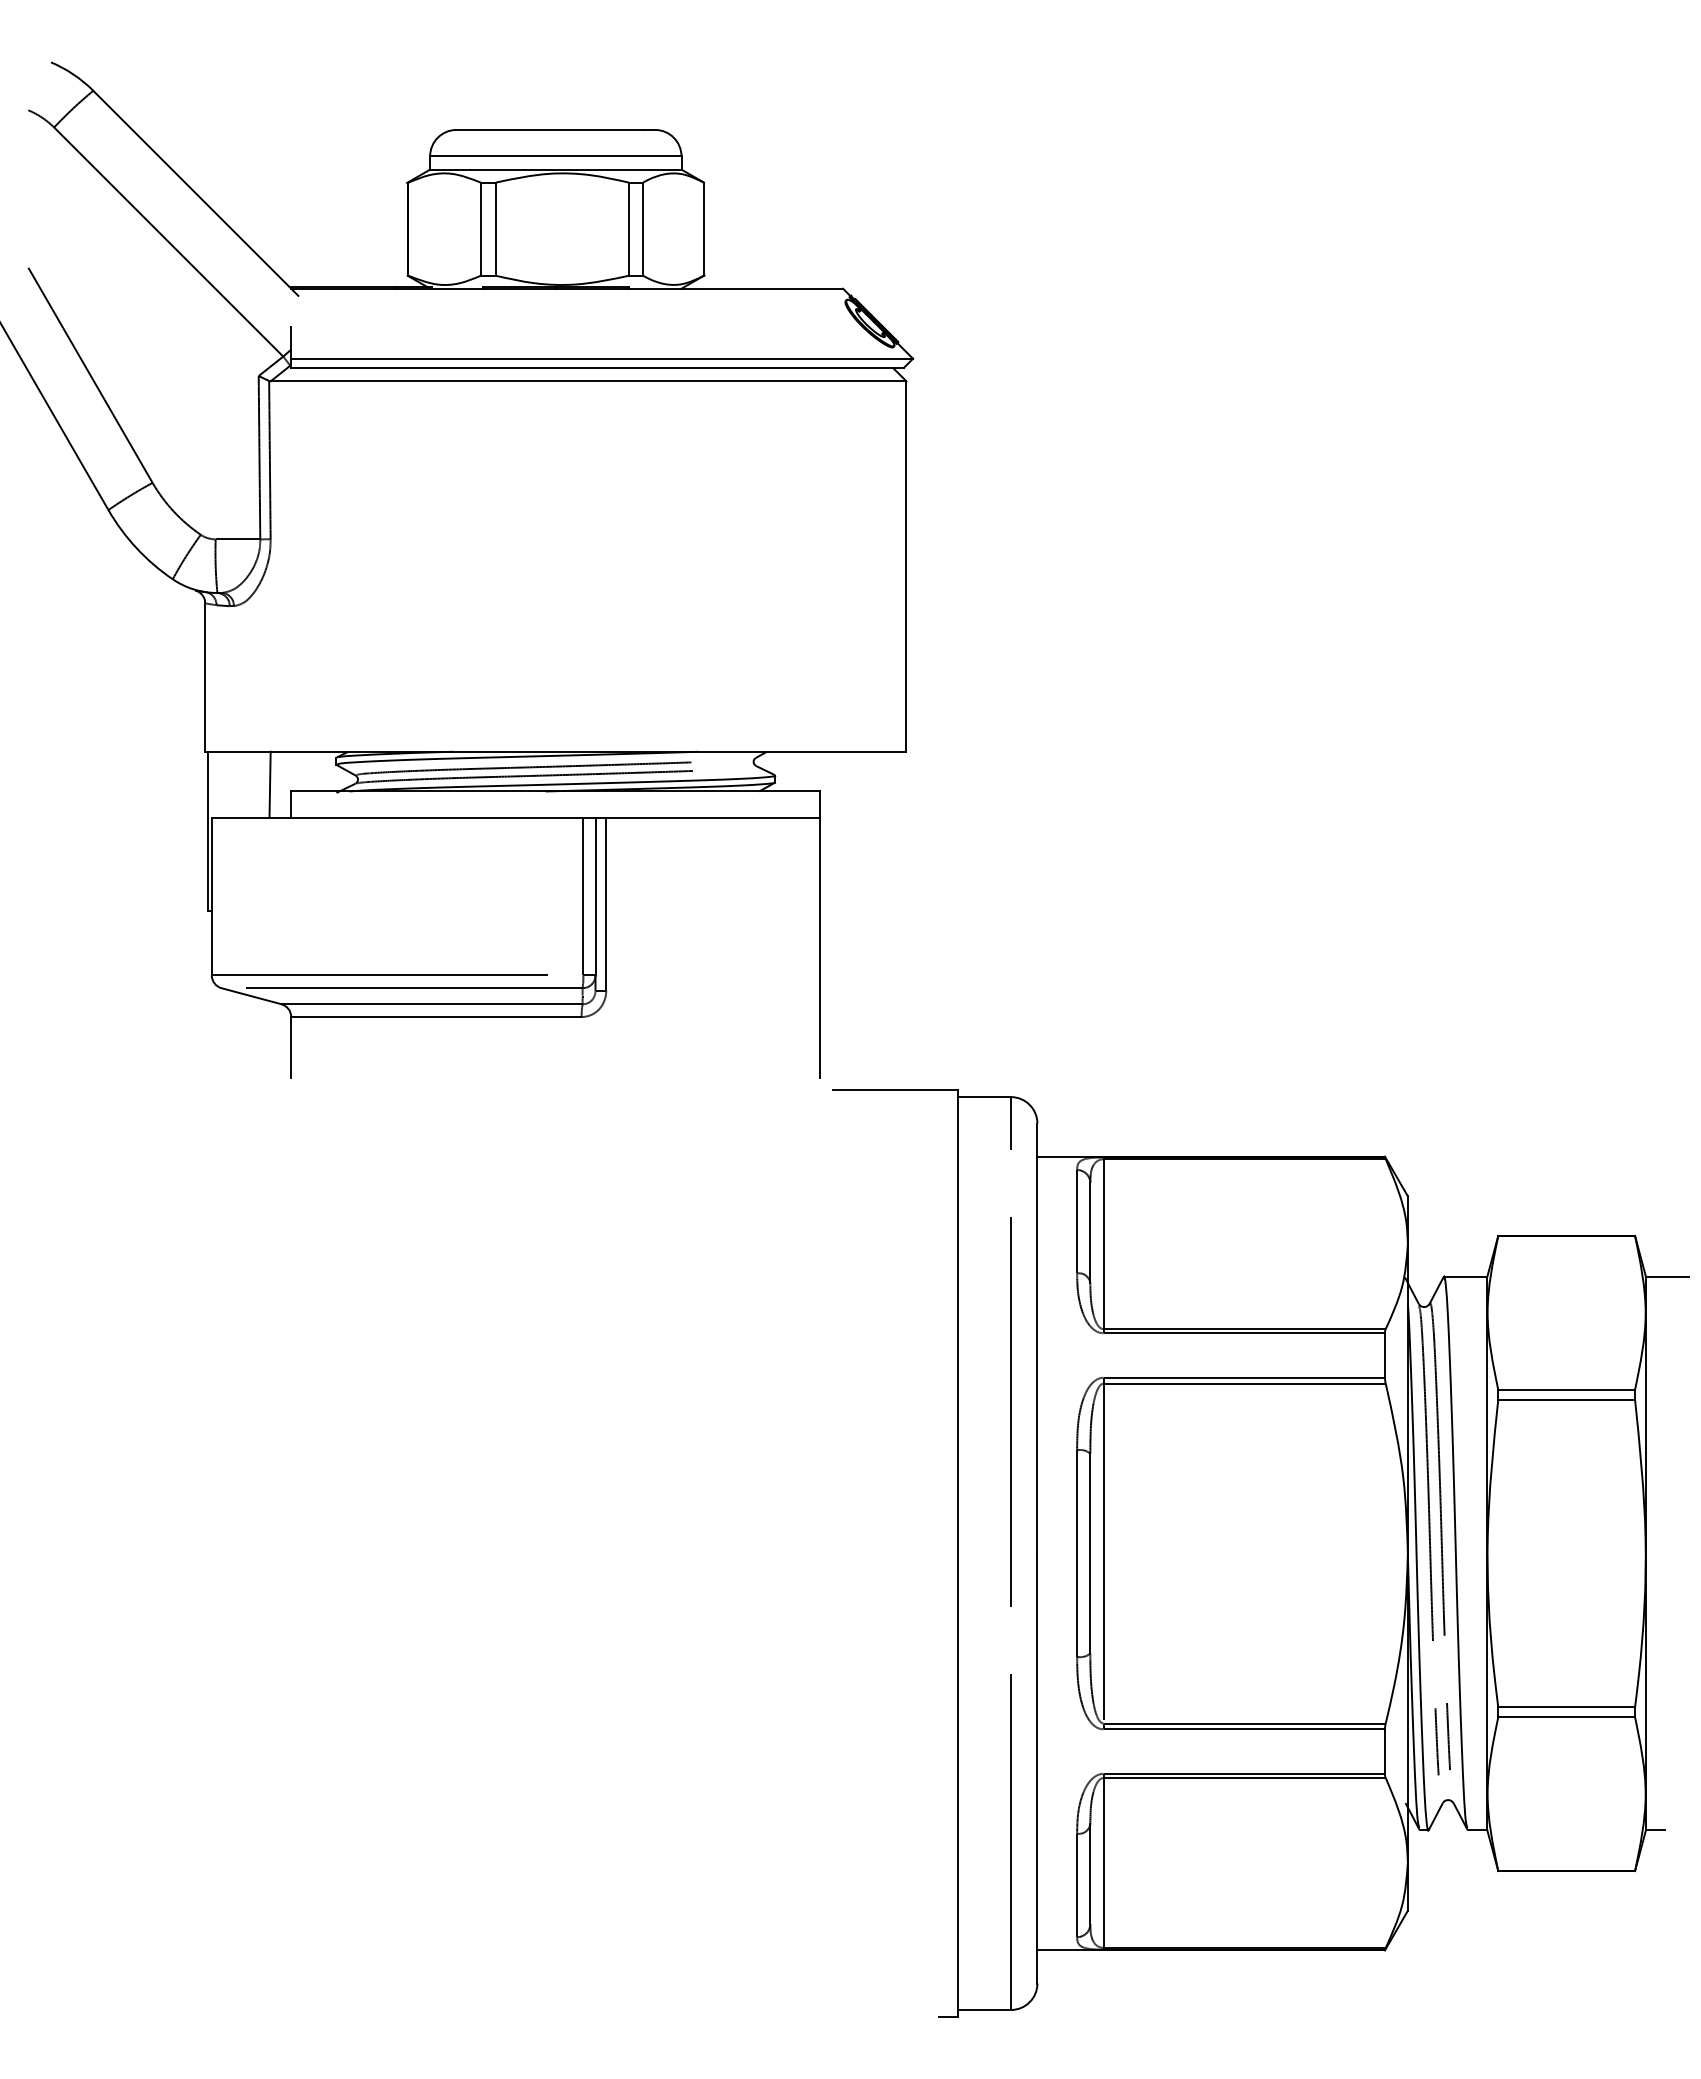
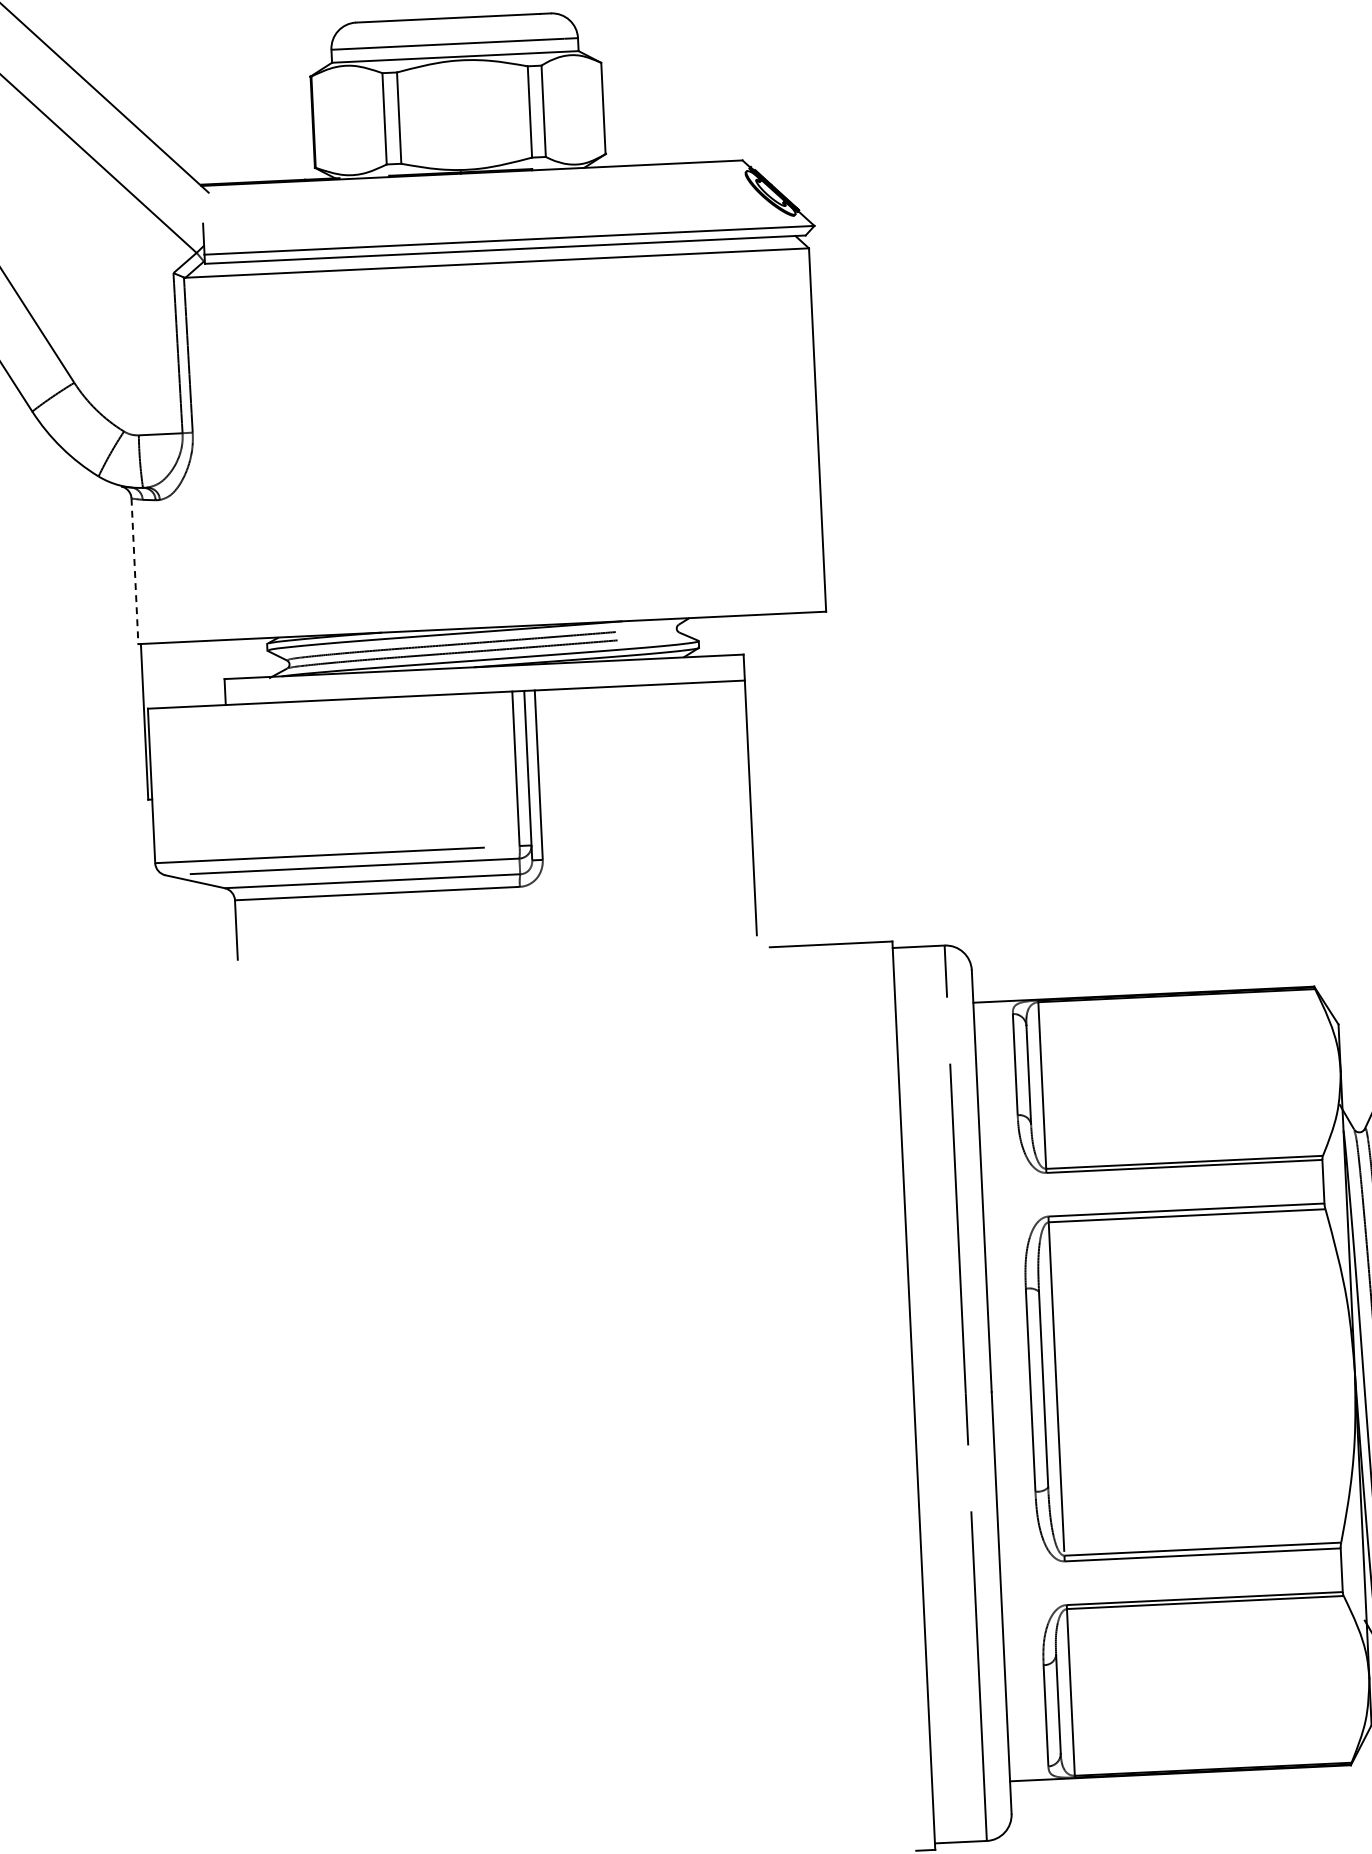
line: (205, 678) -> (135, 572), solid -> dashed
line: (269, 784) -> (202, 673), removed

